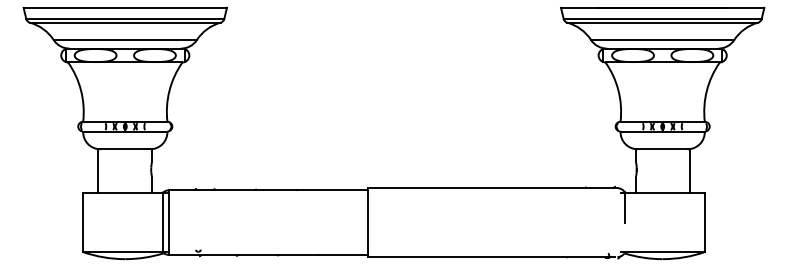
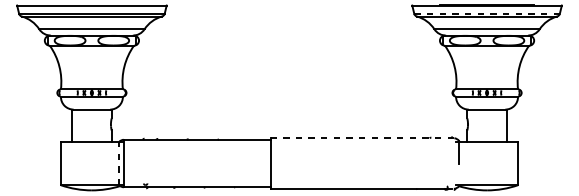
line: (662, 18) -> (486, 13), solid -> dashed
line: (492, 188) -> (361, 138), solid -> dashed
line: (162, 222) -> (119, 163), solid -> dashed

